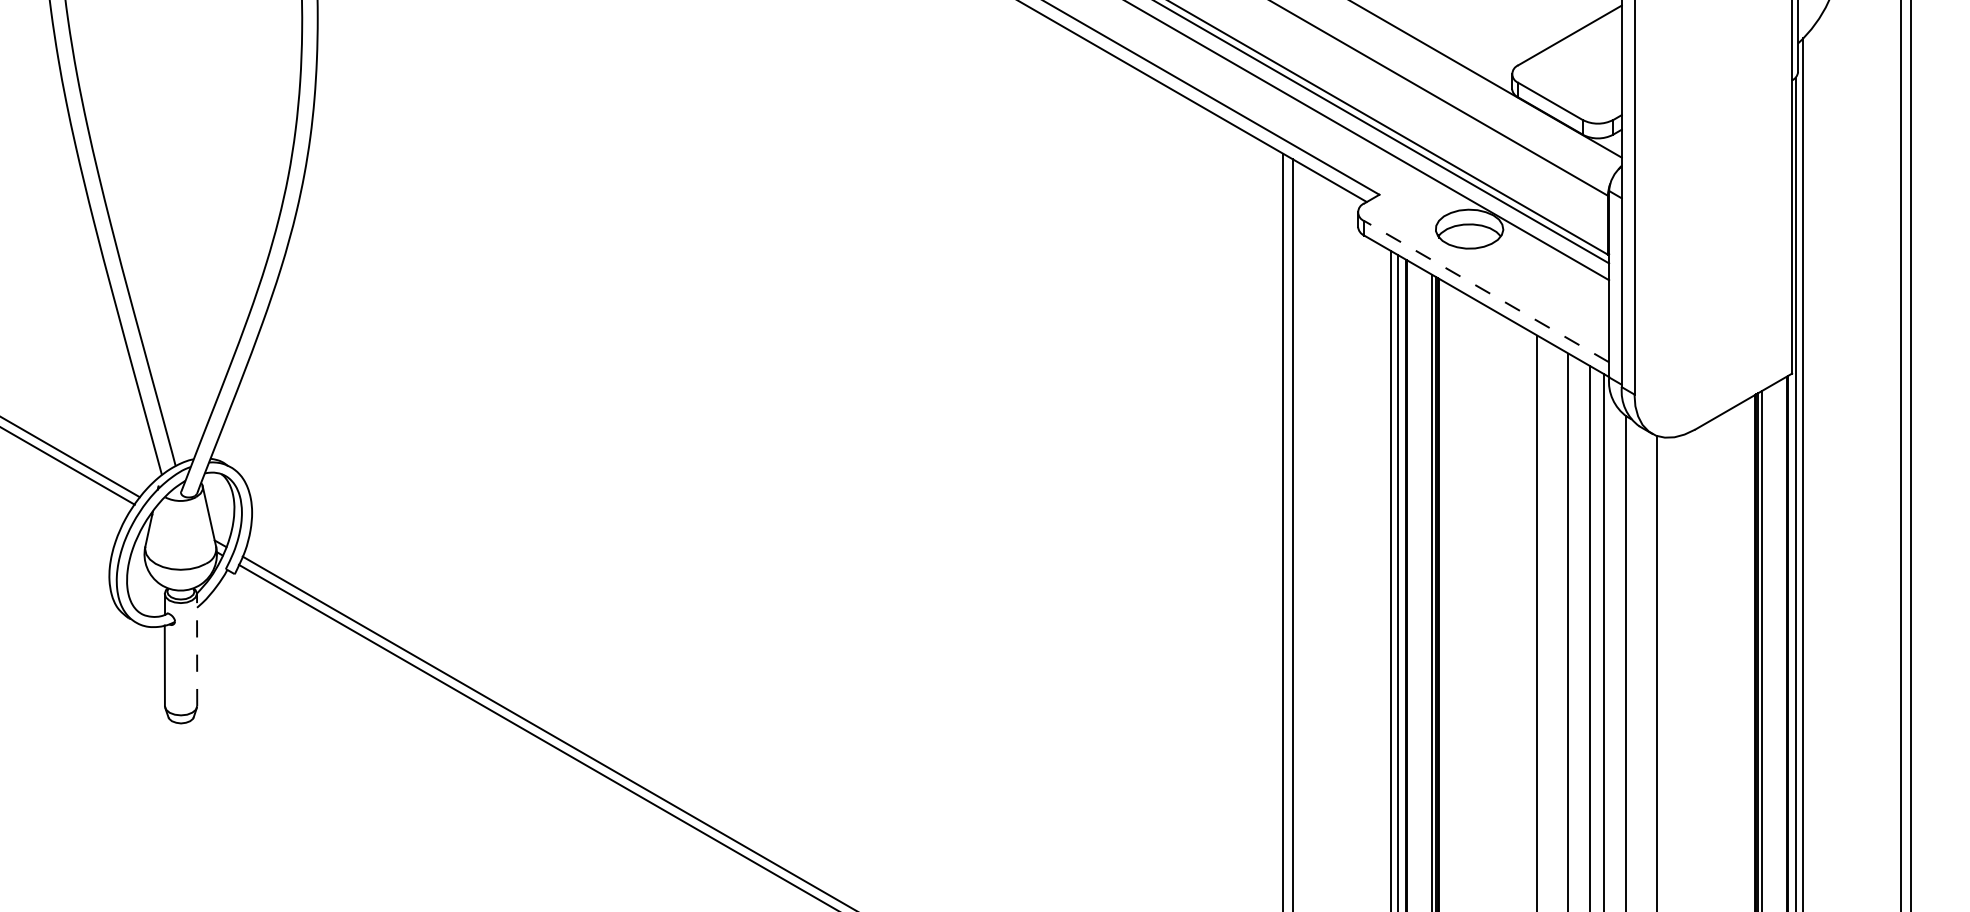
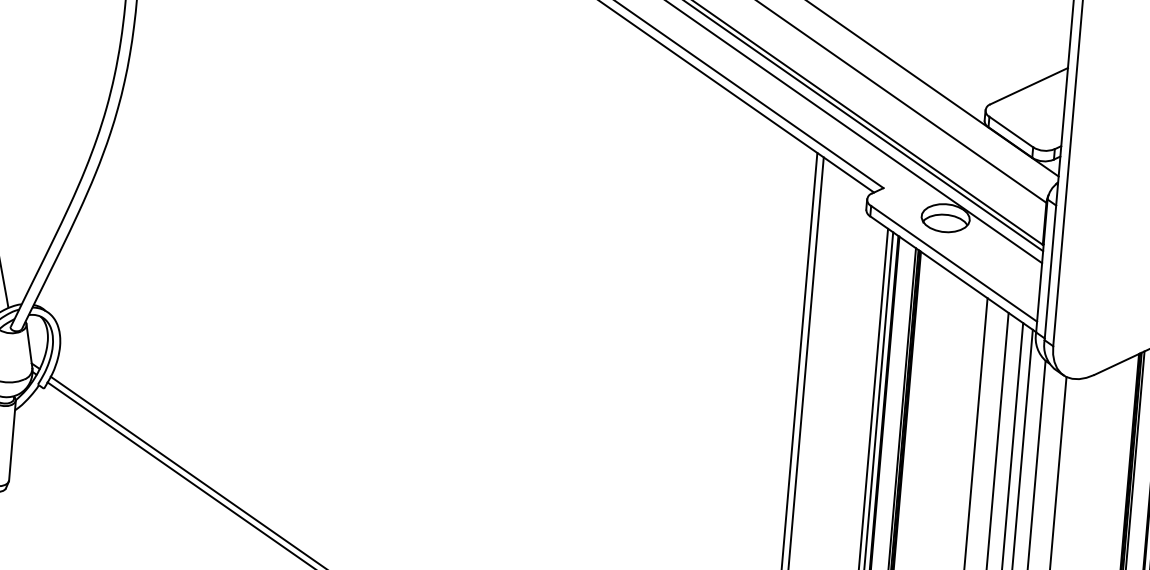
line: (1486, 291) -> (953, 263), dashed -> solid
line: (197, 649) -> (12, 440), dashed -> solid

